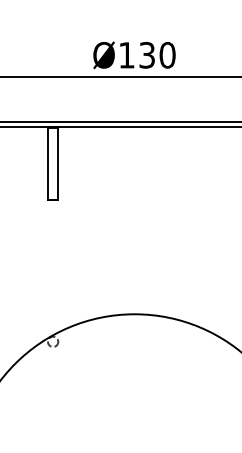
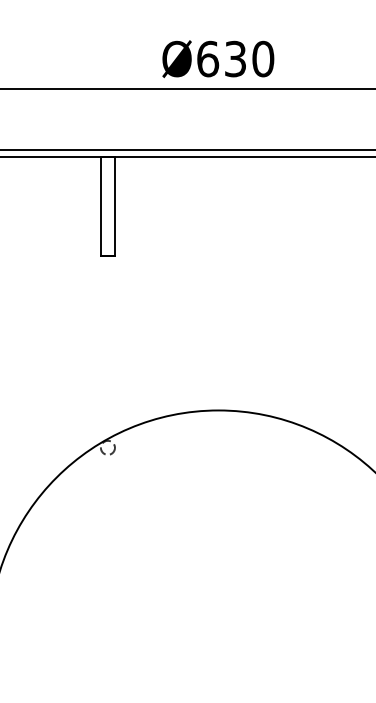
text: (127, 54) -> (208, 58), Ø130 -> Ø630

